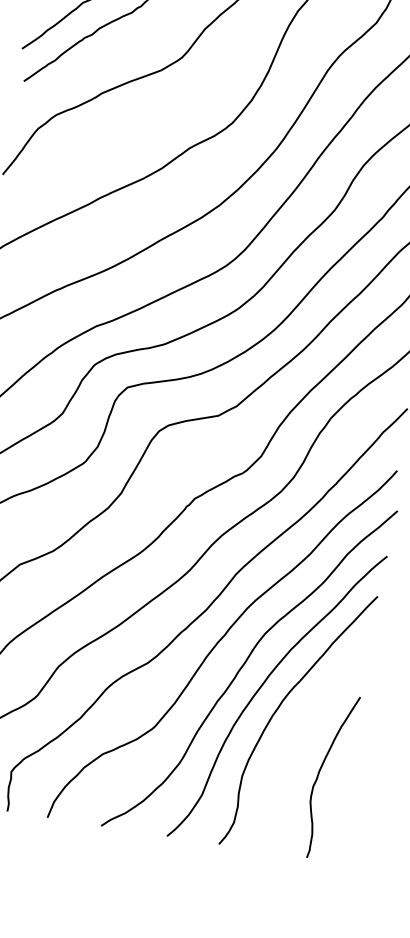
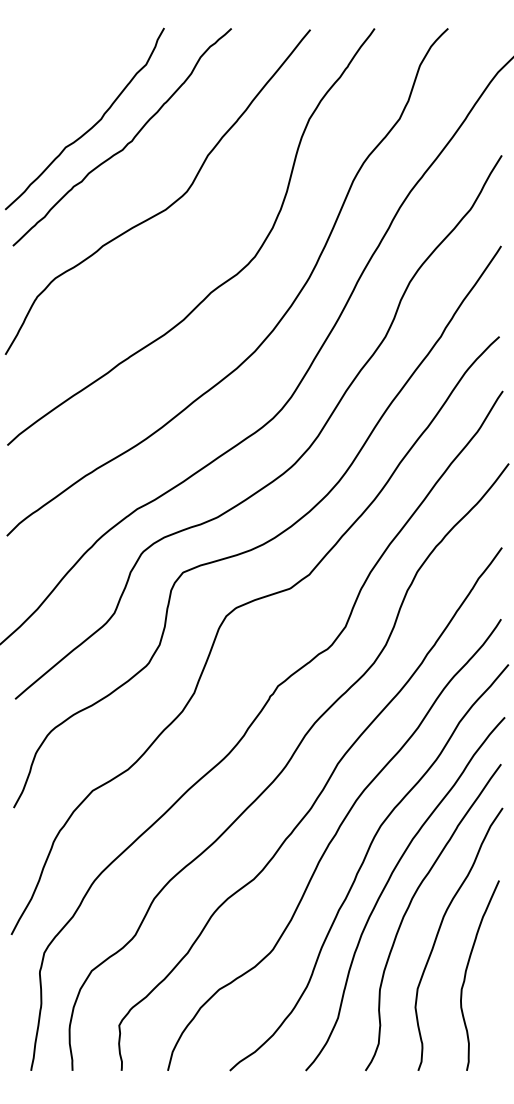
curve: (301, 734) -> (439, 932), added

